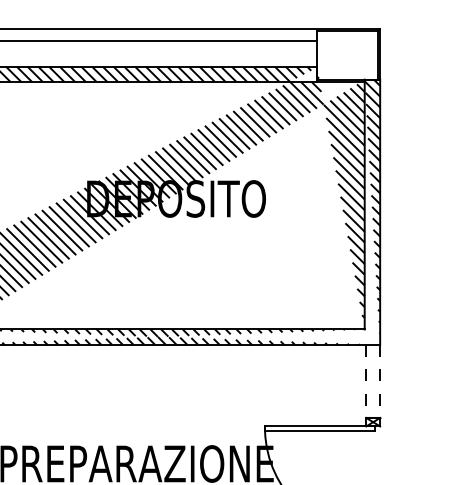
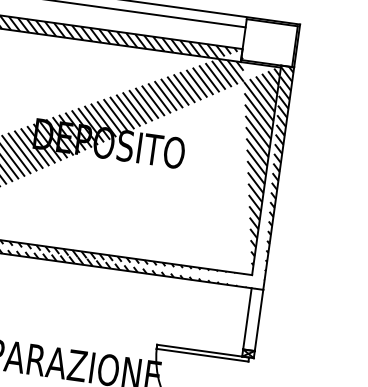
line: (366, 381) -> (247, 318), dashed -> solid
line: (380, 381) -> (259, 320), dashed -> solid

